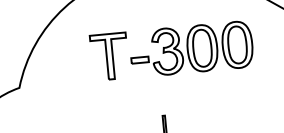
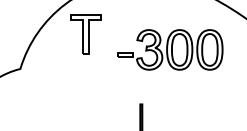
part: (109, 56) -> (85, 34), moved

